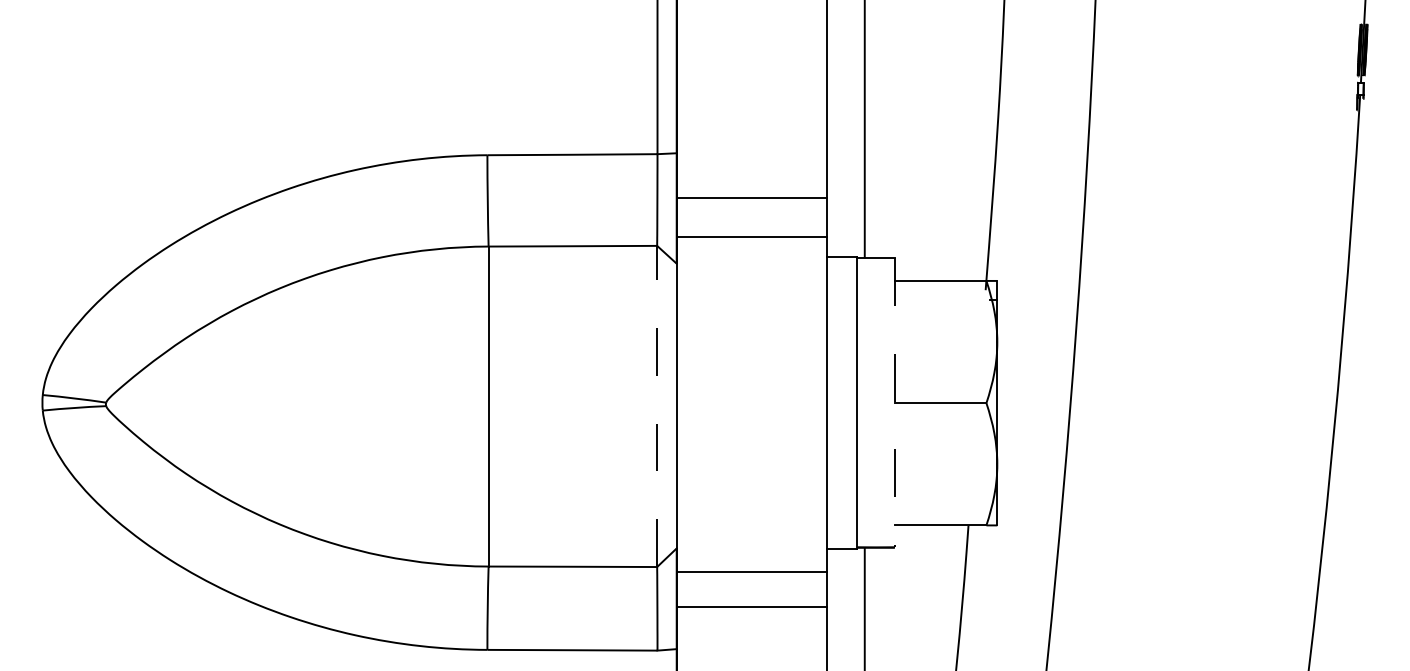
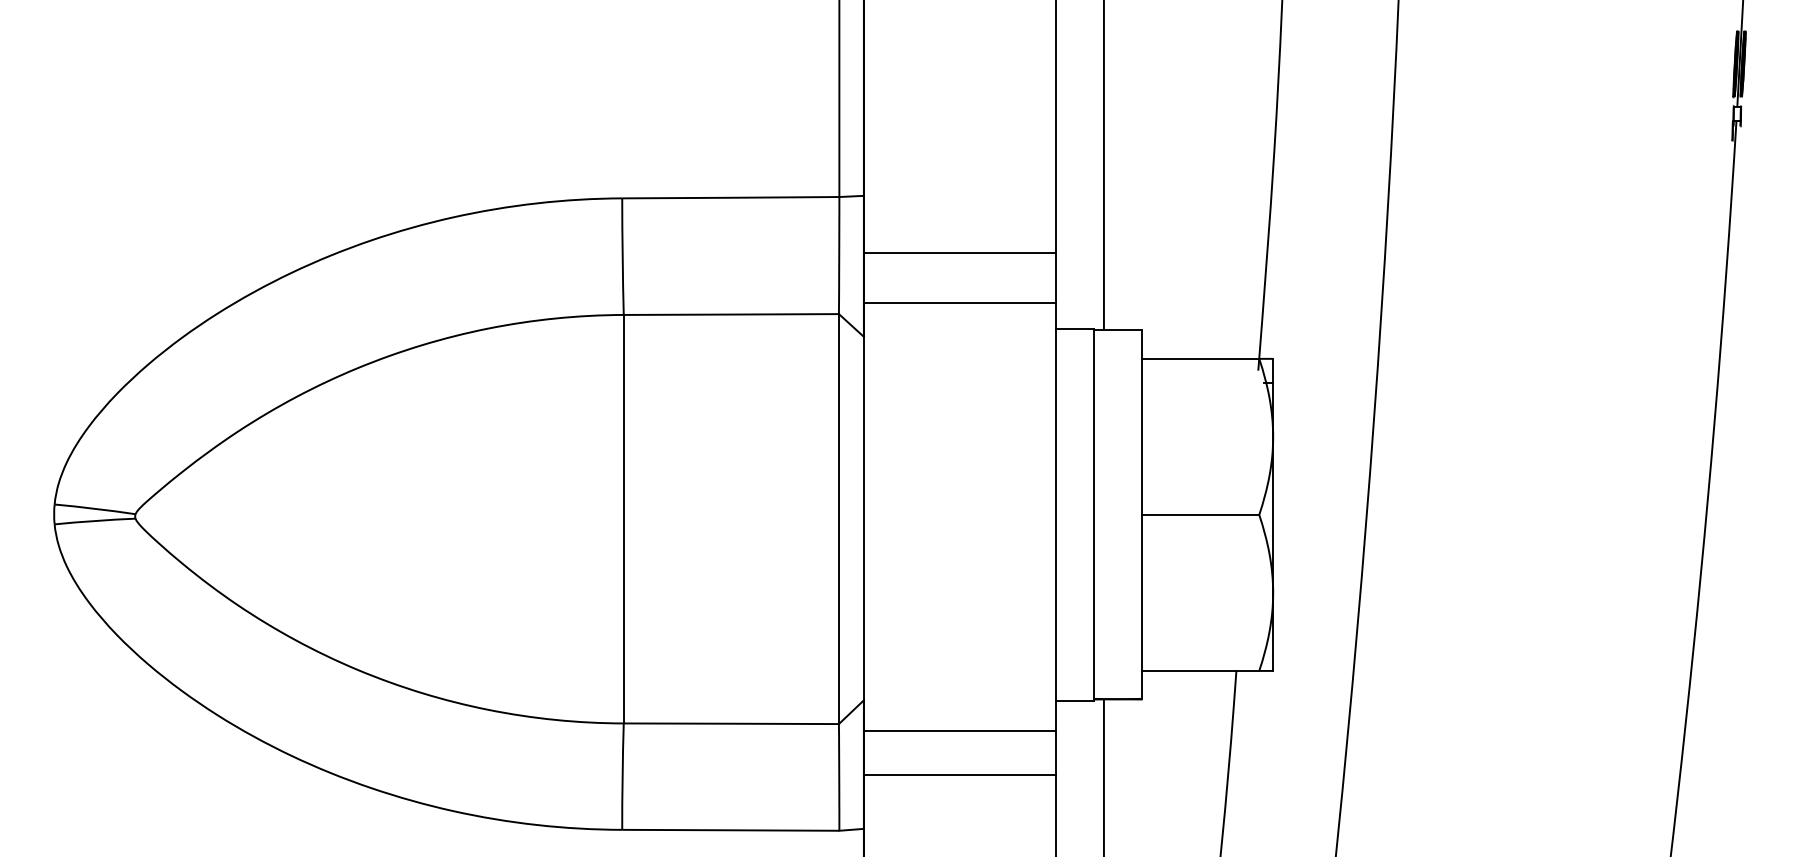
line: (894, 403) -> (1141, 515), dashed -> solid
line: (657, 406) -> (839, 519), dashed -> solid

